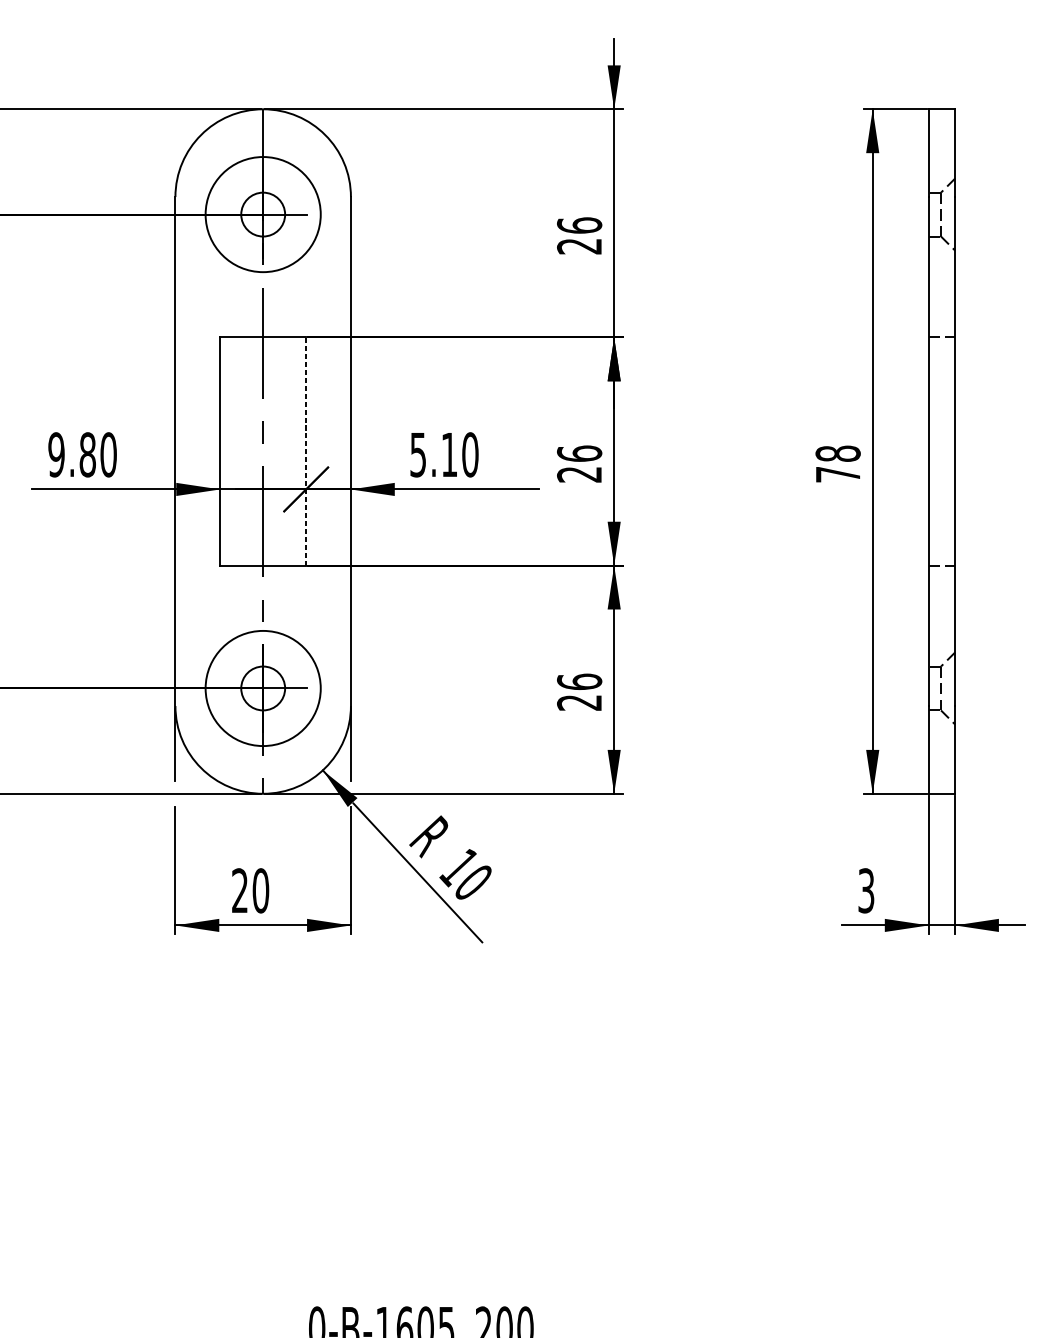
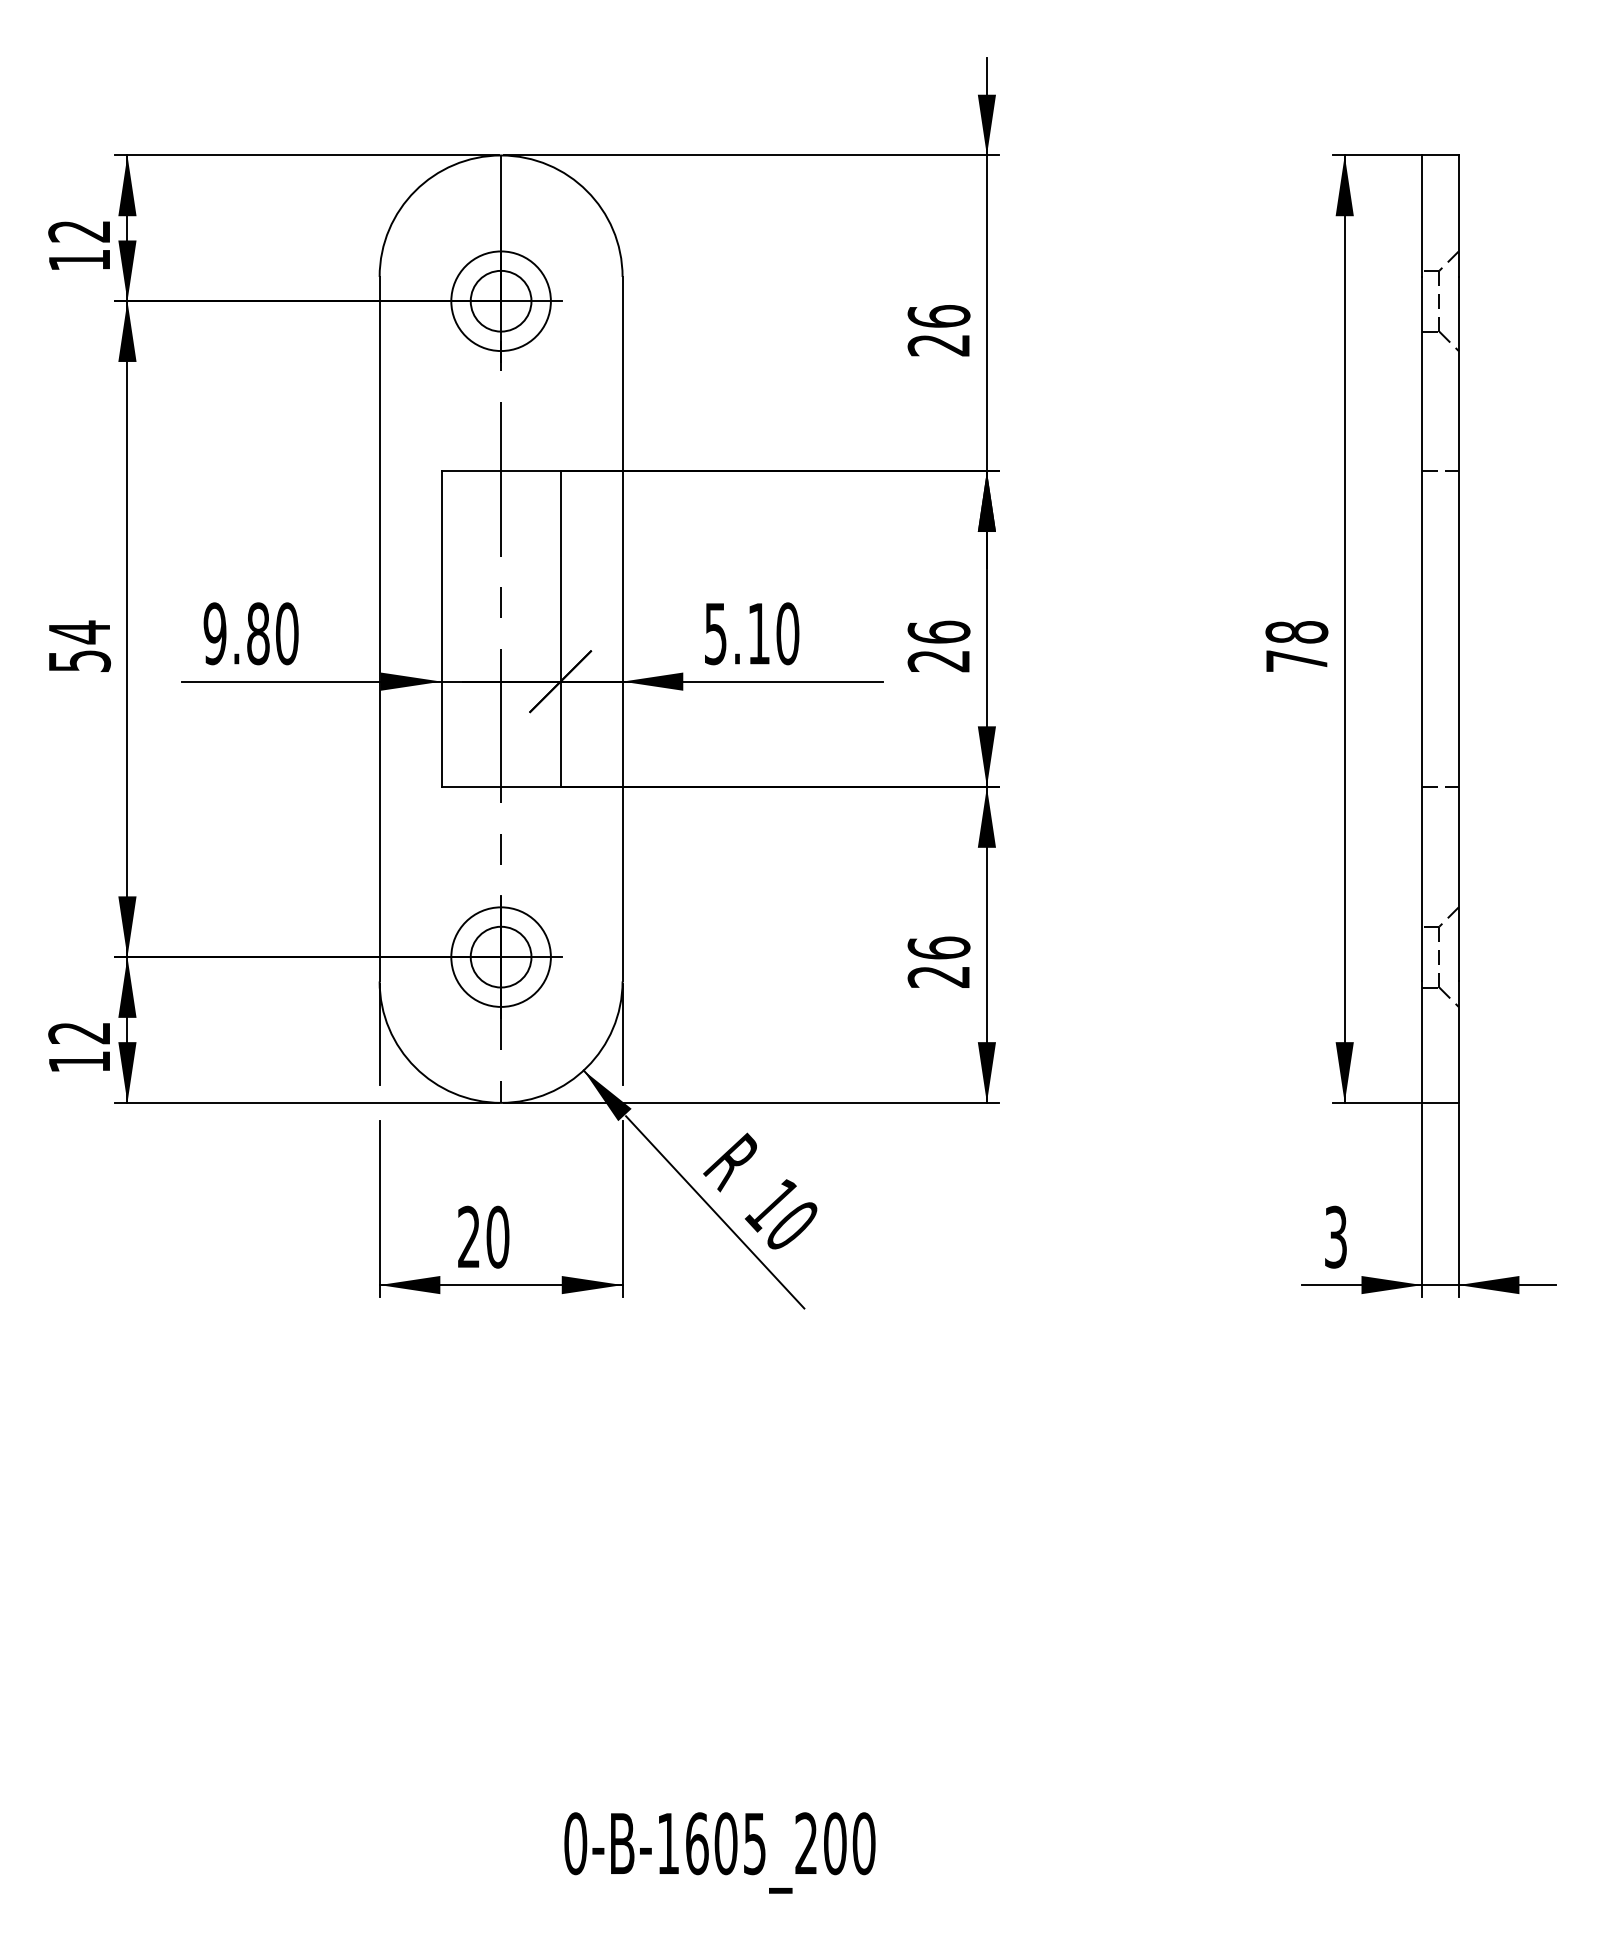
circle: (262, 214) -> (500, 301), size x0.62
line: (306, 451) -> (560, 629), dashed -> solid
circle: (262, 688) -> (500, 956), size x0.62

